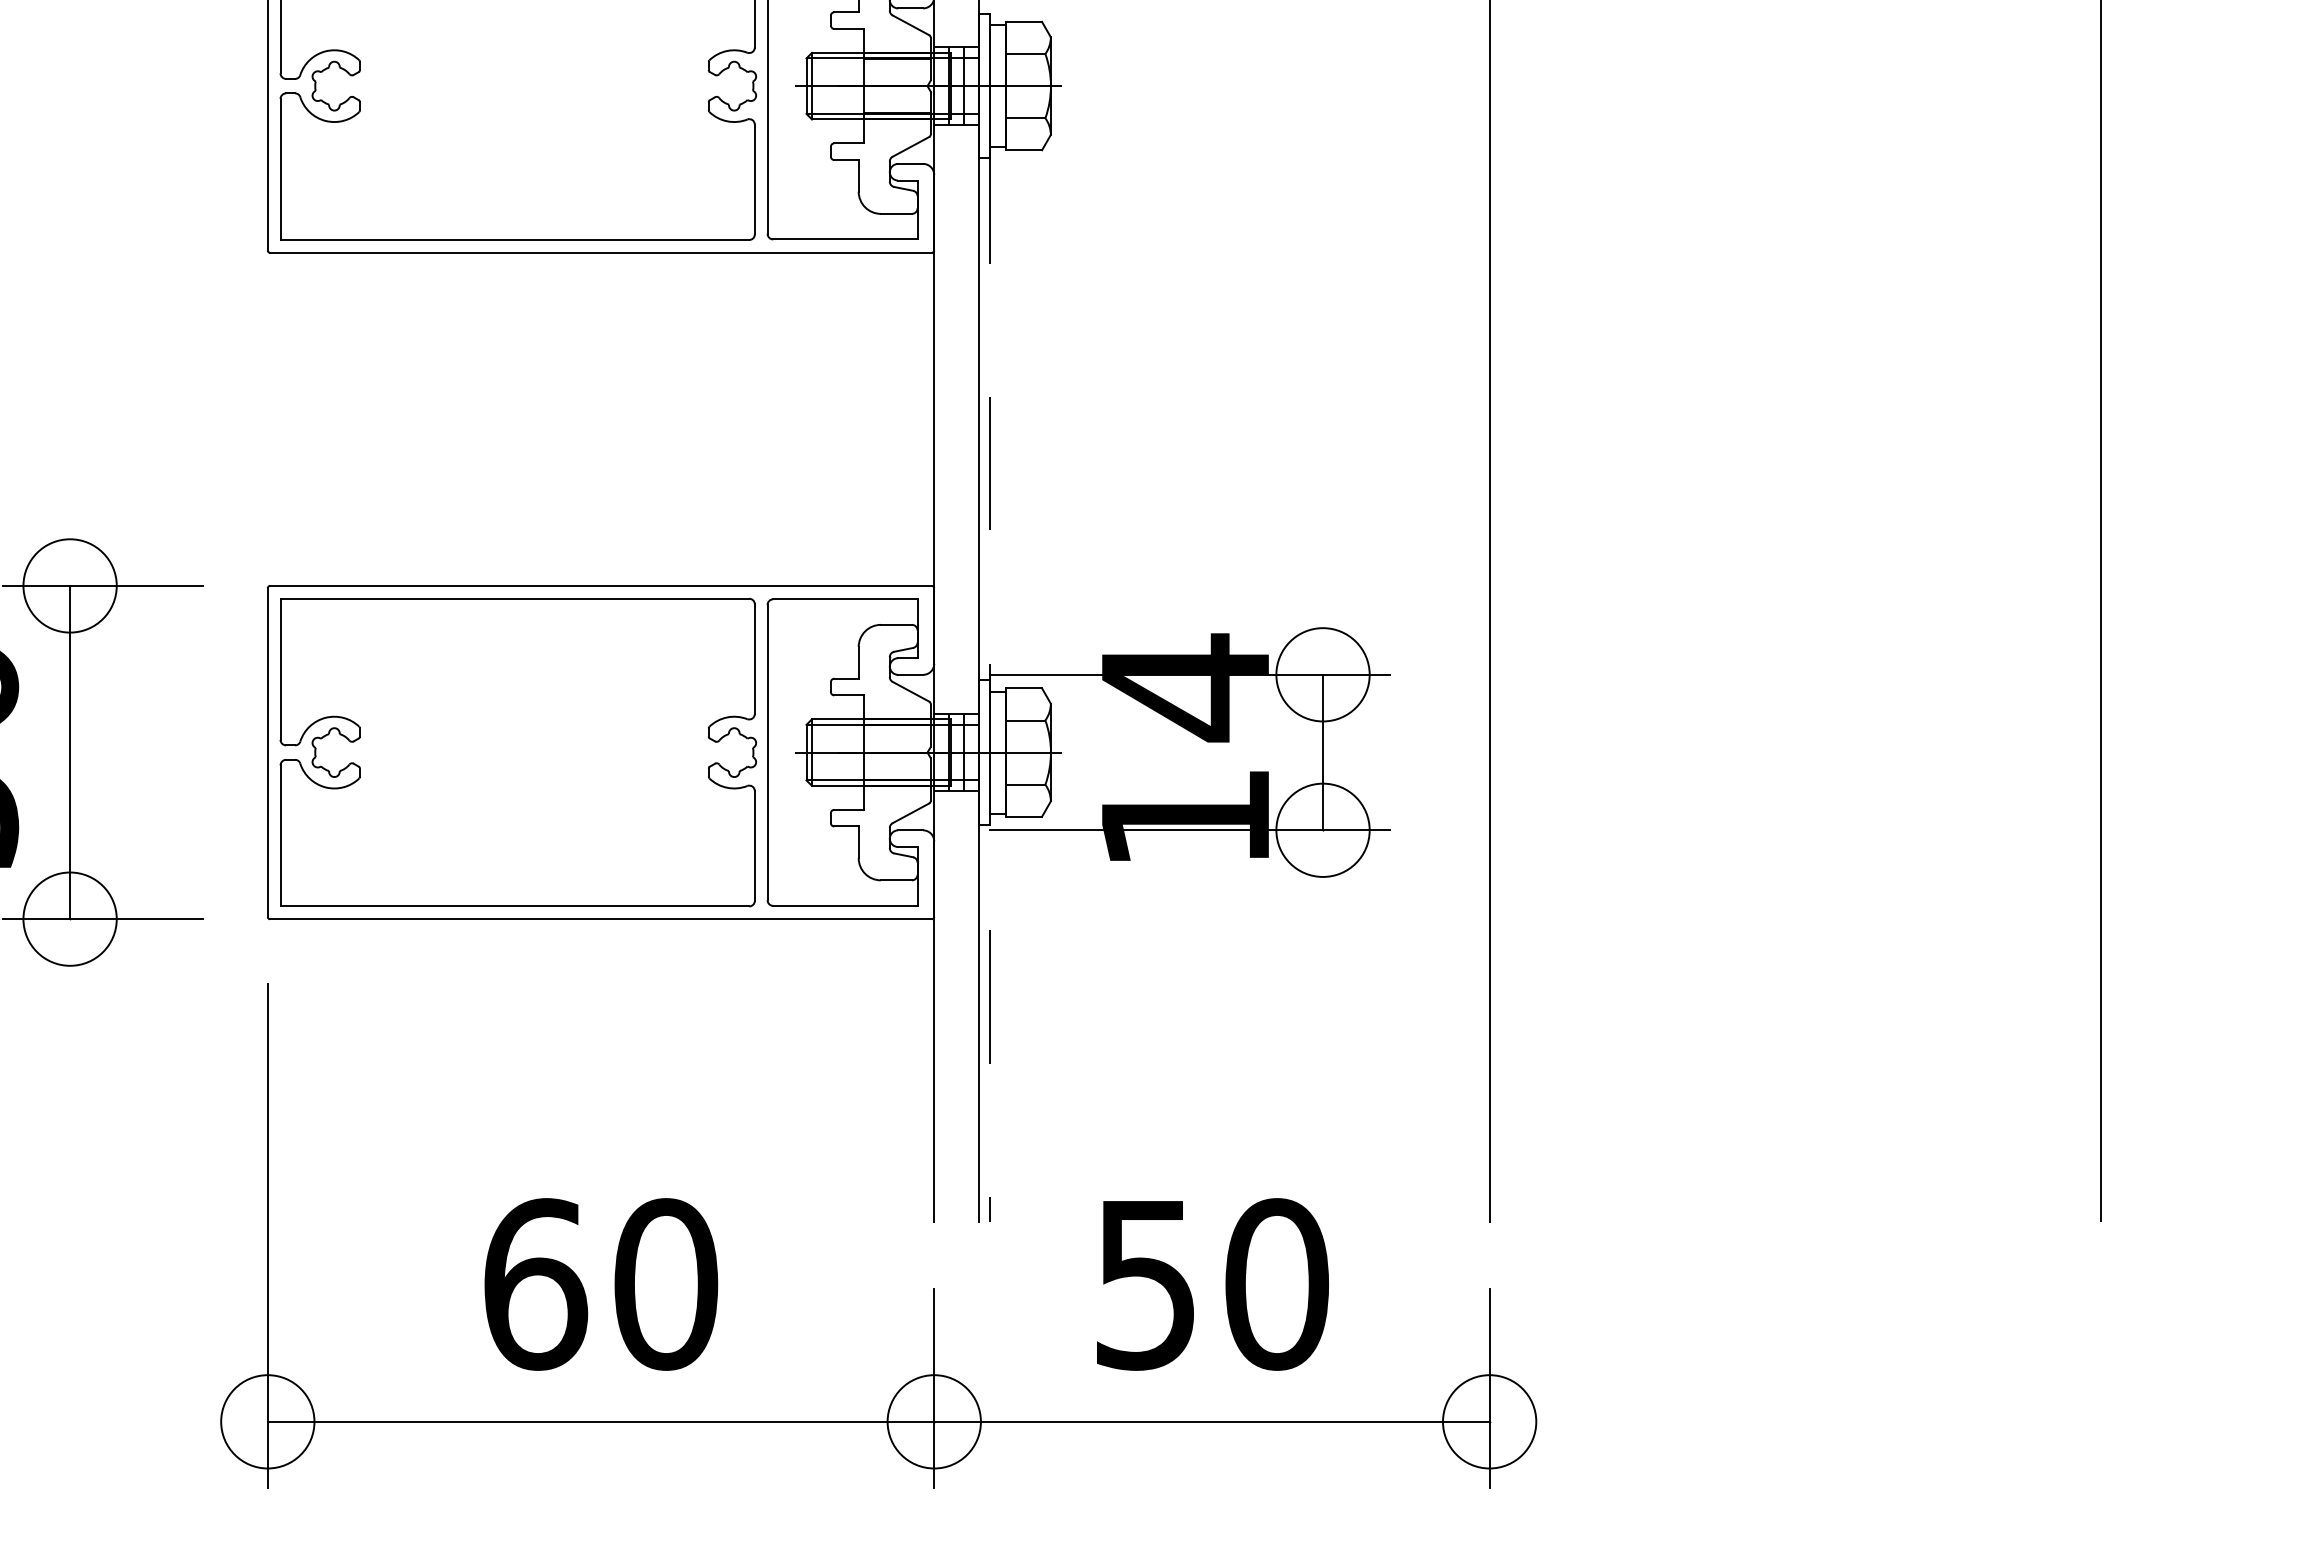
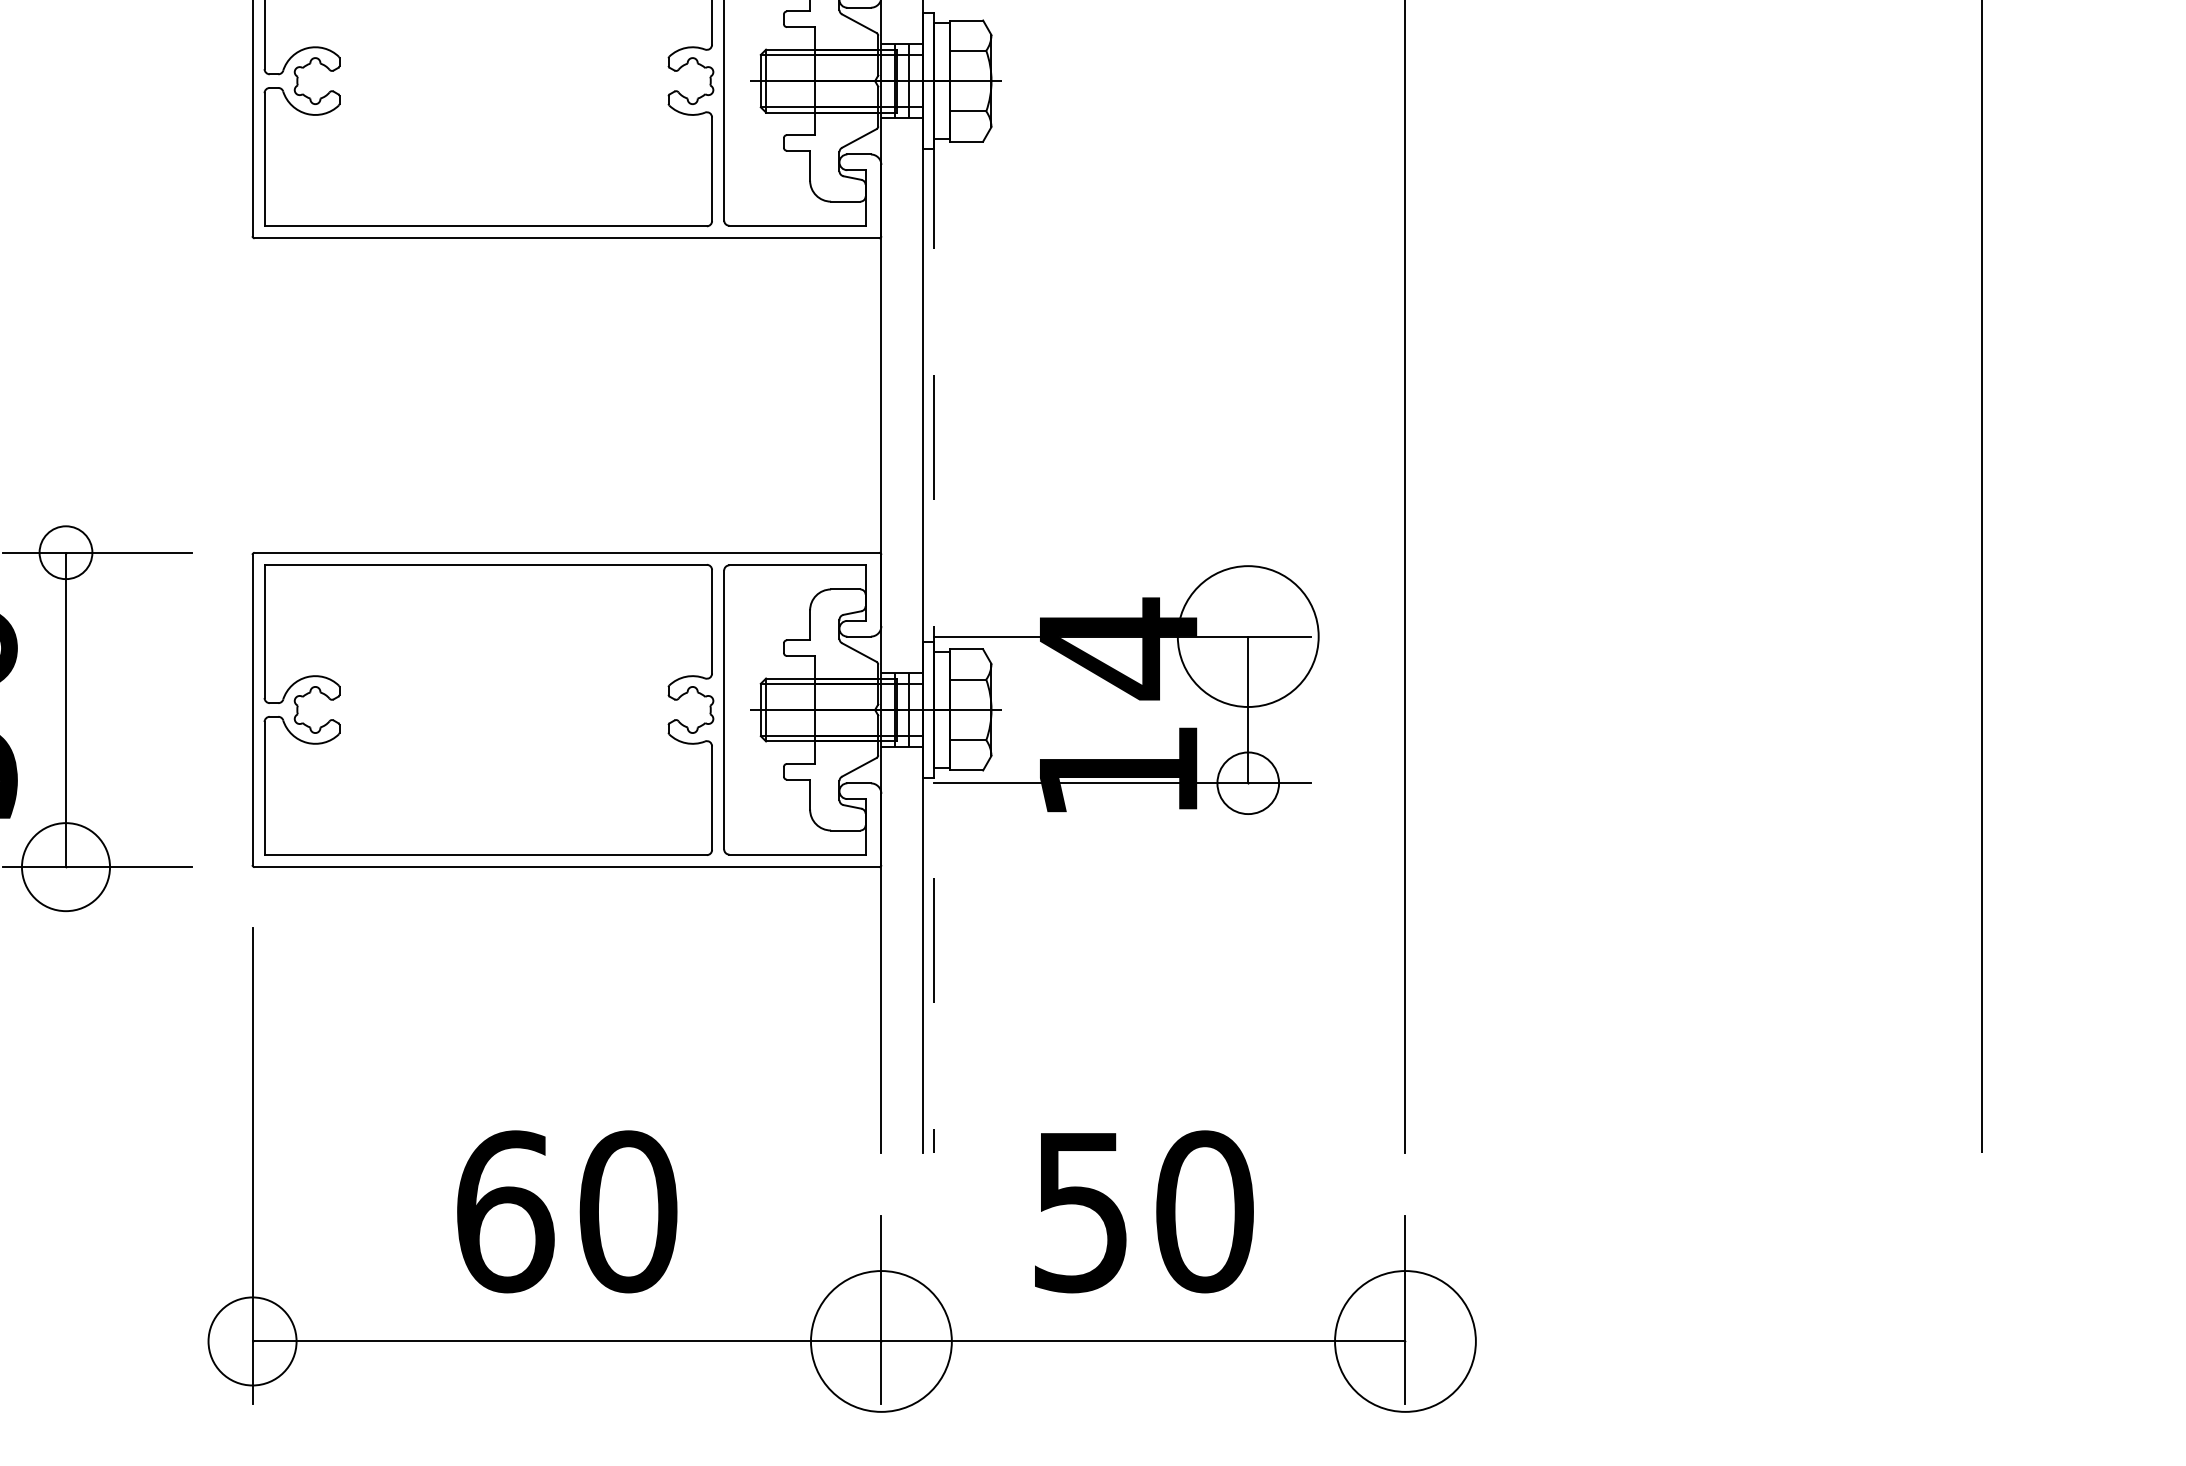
circle: (69, 585) -> (65, 552), size x0.6
circle: (1322, 674) -> (1247, 636), size x1.6
circle: (1322, 829) -> (1247, 782), size x0.7
circle: (933, 1421) -> (880, 1341), size x1.6
circle: (1489, 1421) -> (1405, 1341), size x1.6

